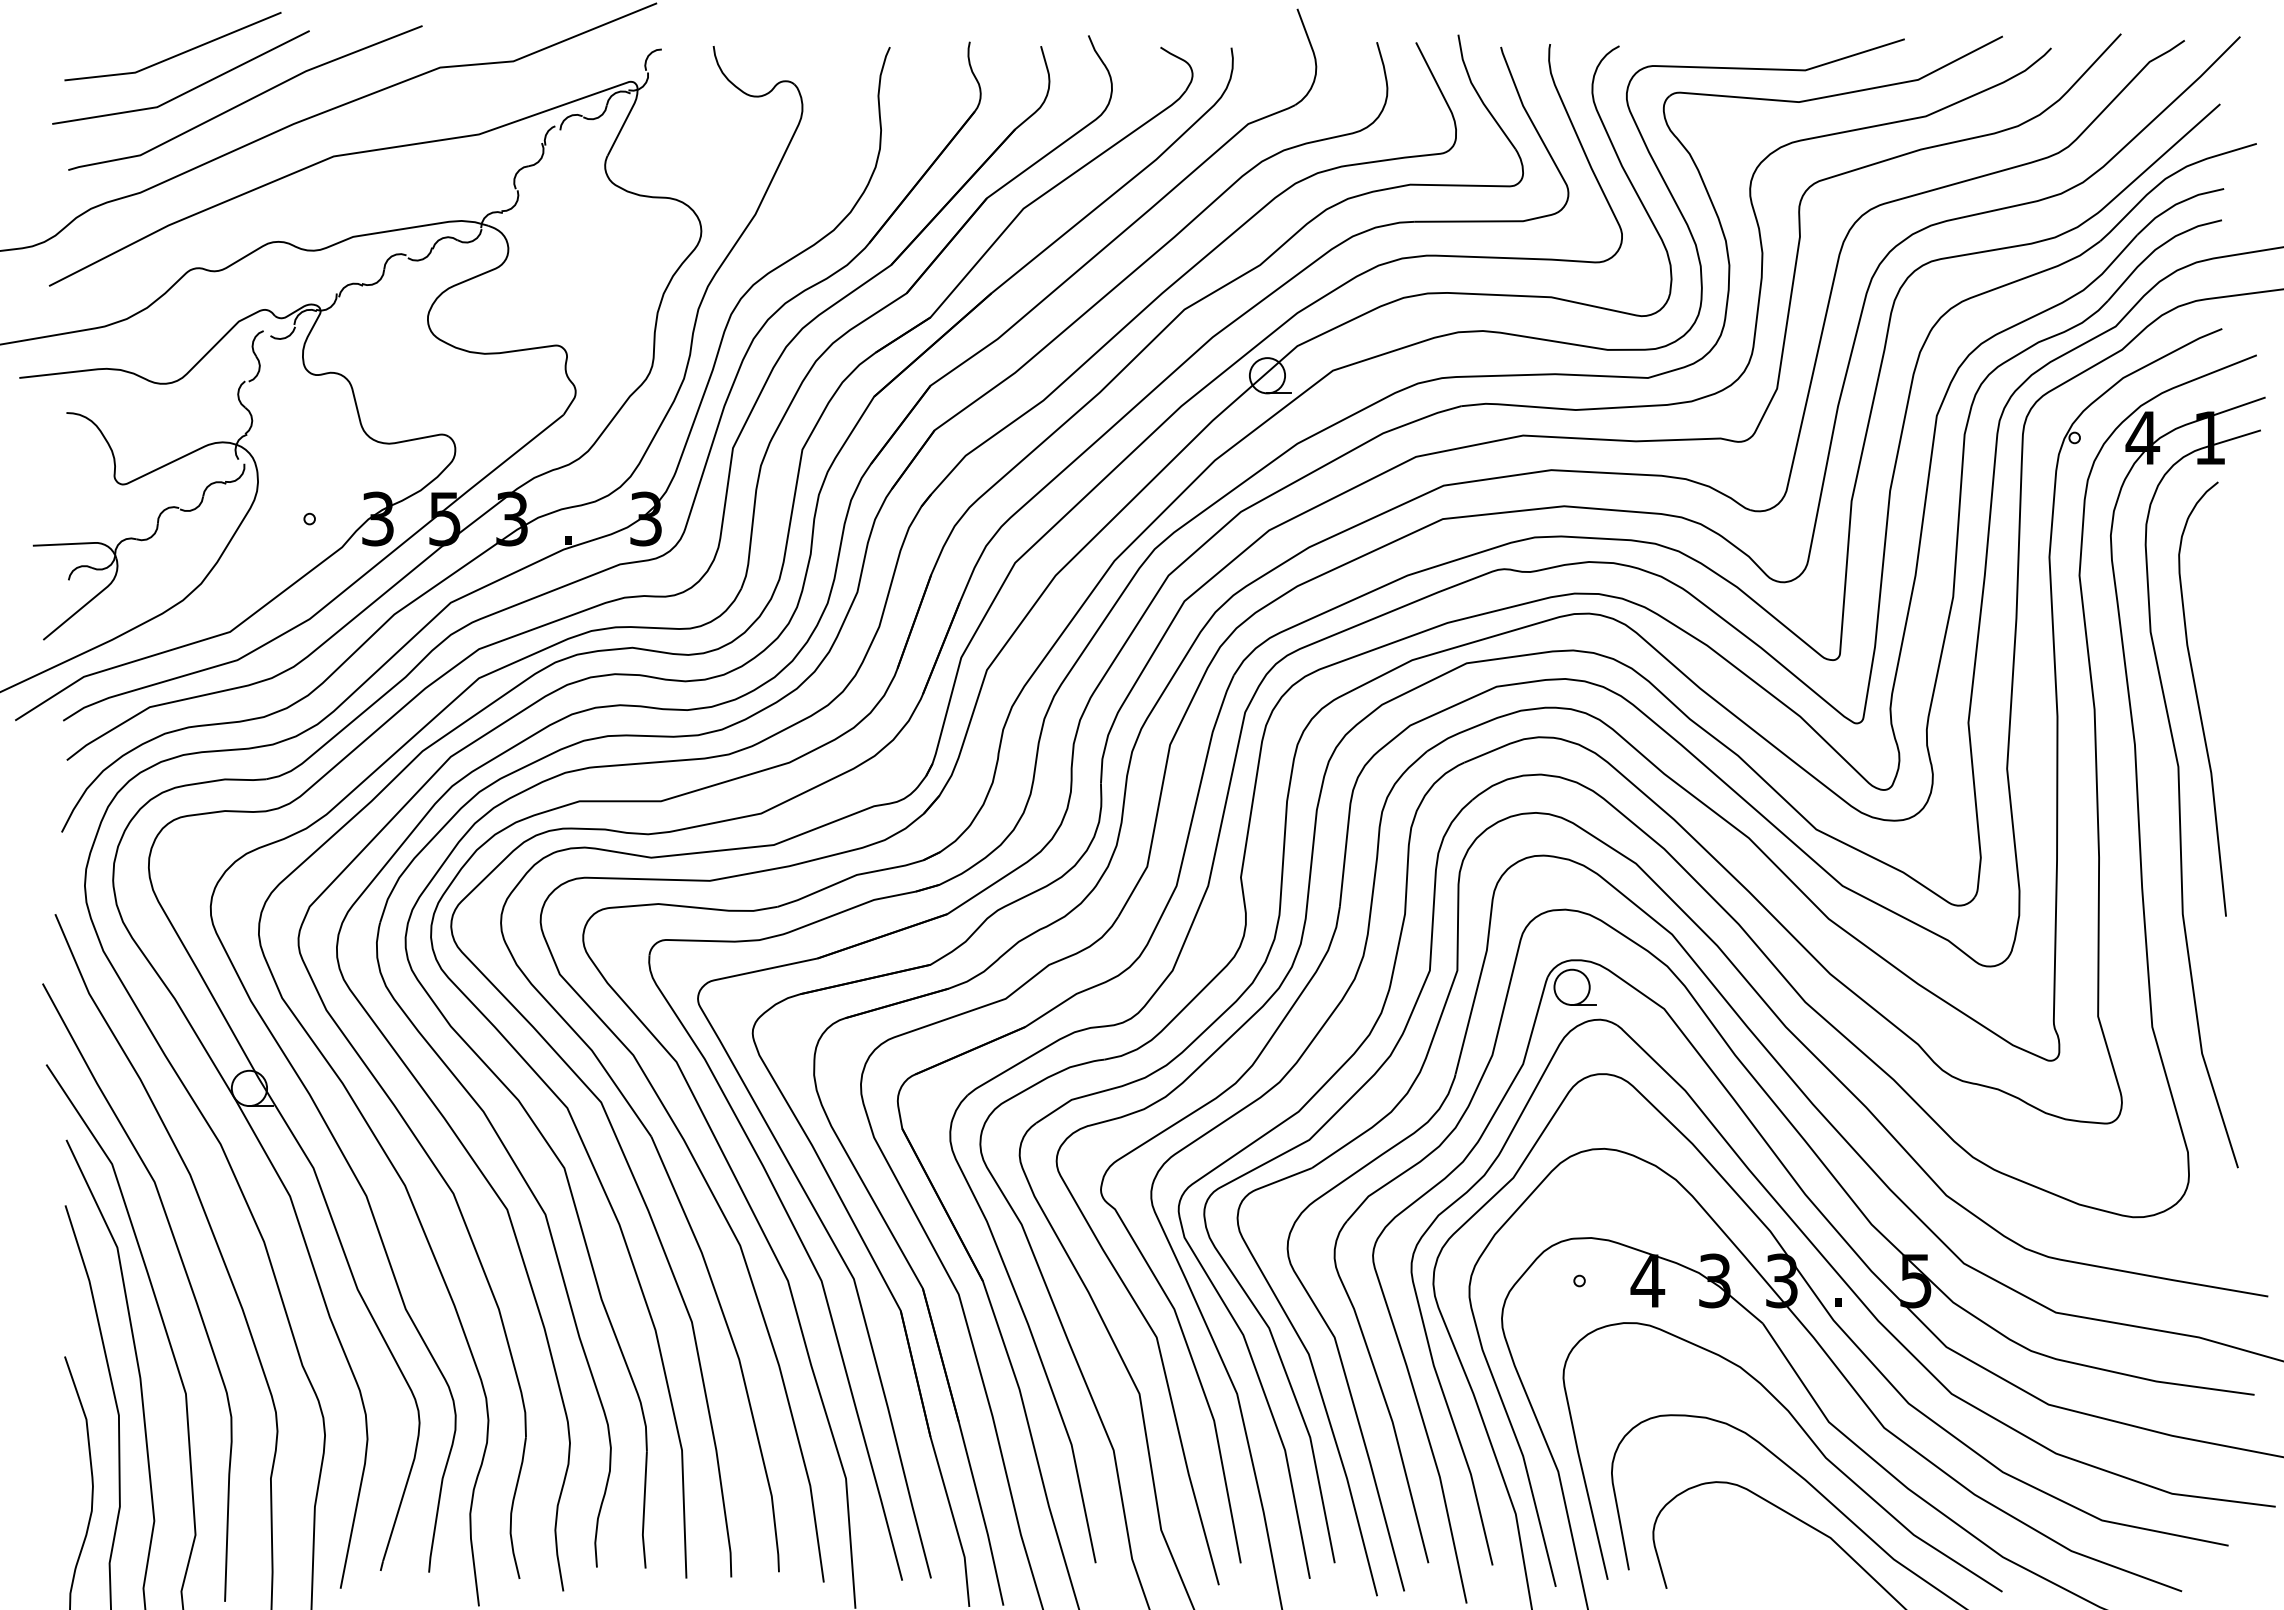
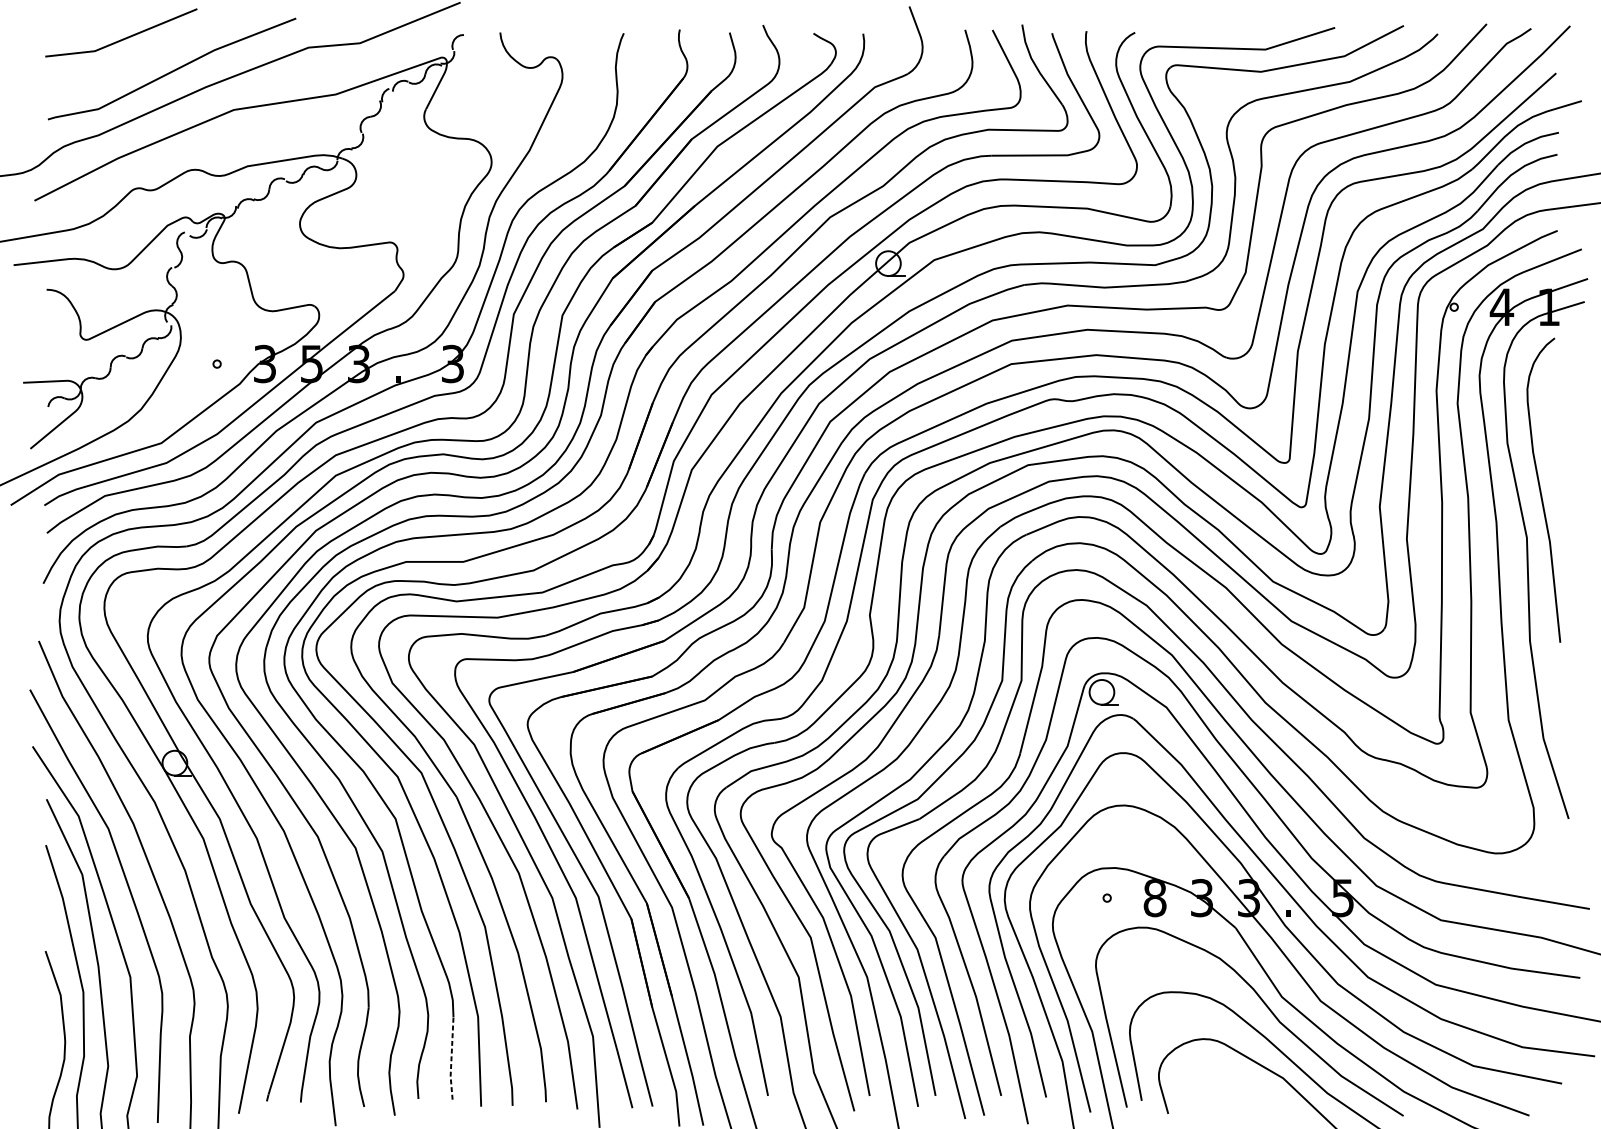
line: (186, 91) -> (130, 64), removed
text: (1647, 1280) -> (1154, 897), 4 -> 8
line: (644, 1510) -> (451, 1058), solid -> dashed

